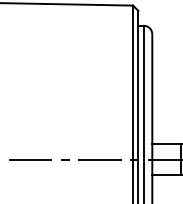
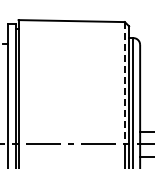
line: (132, 82) -> (124, 83), solid -> dashed

